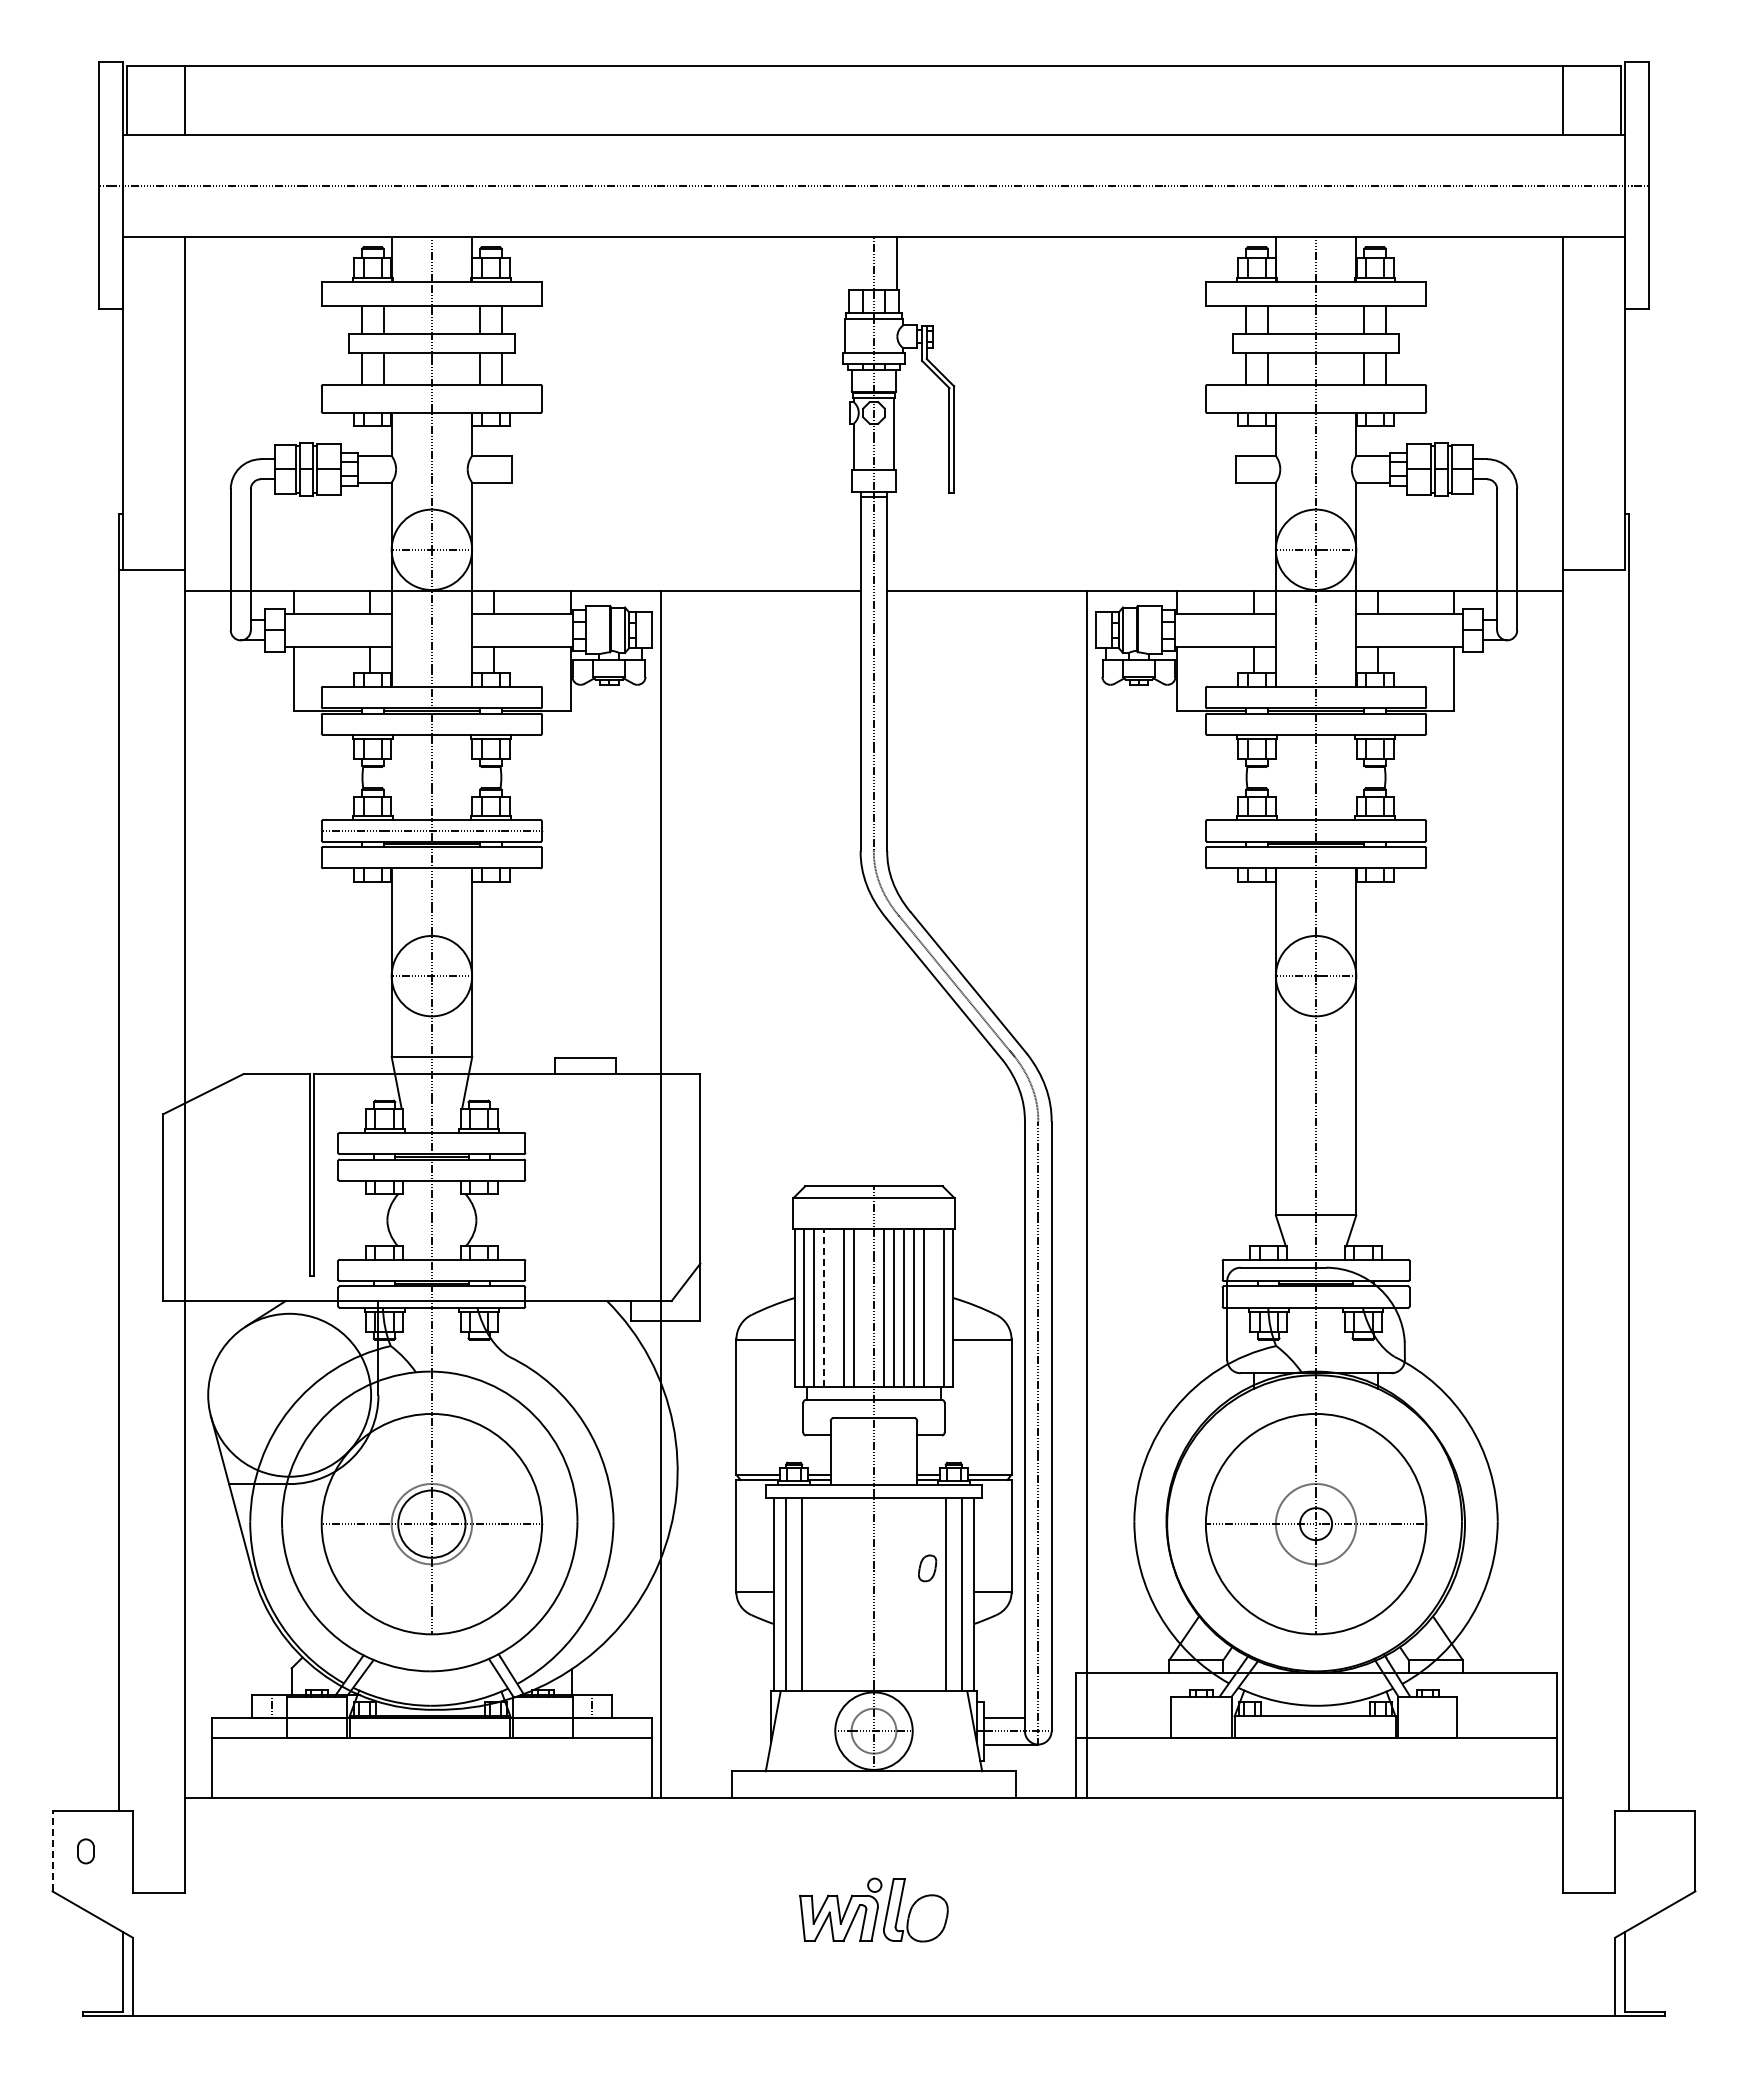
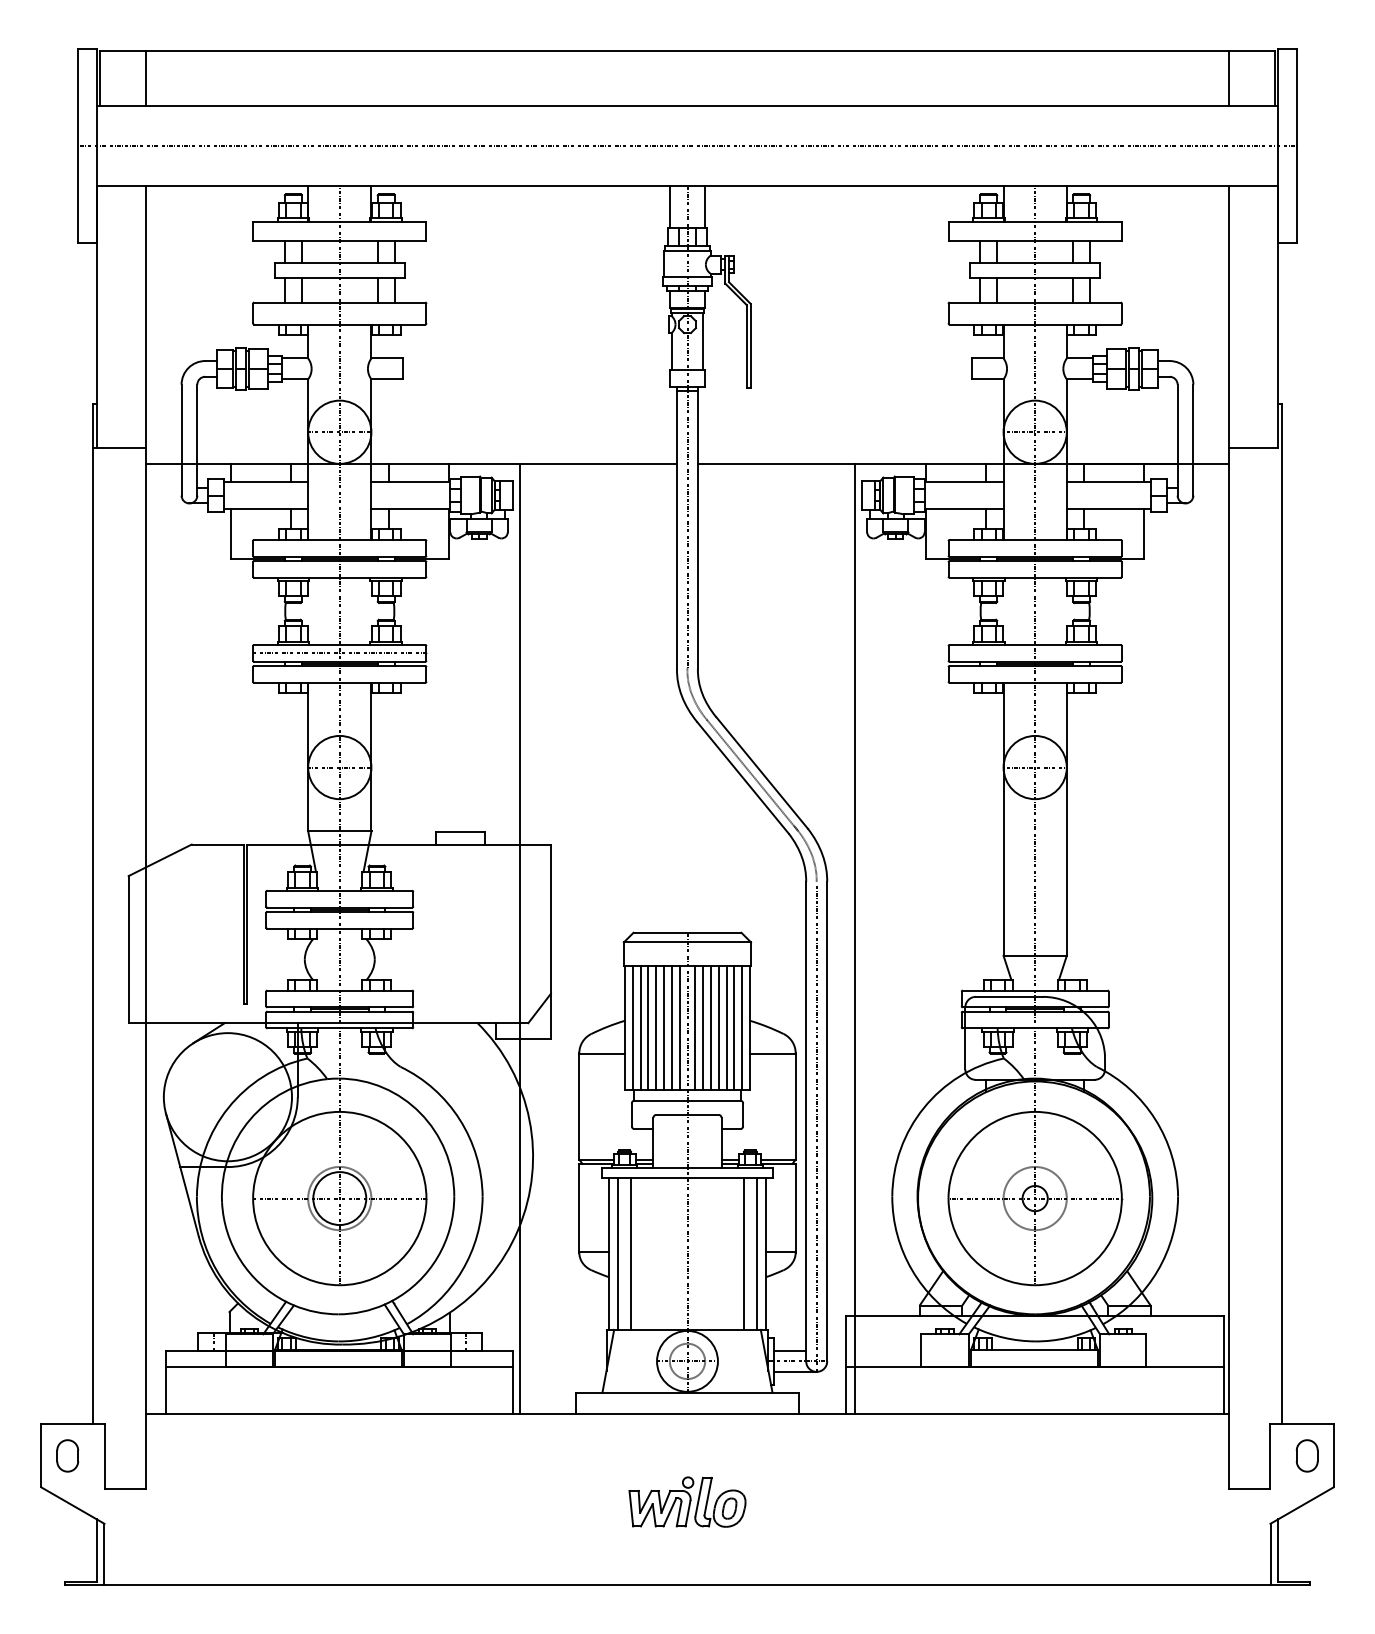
line: (851, 263) -> (669, 207), added
line: (824, 1307) -> (648, 1028), dashed -> solid
line: (834, 1307) -> (656, 1028), added
line: (864, 1307) -> (680, 1028), added
line: (933, 1307) -> (734, 1028), added
part: (927, 1568) -> (729, 1508), moved
line: (52, 1850) -> (41, 1455), dashed -> solid
part: (85, 1851) -> (67, 1456), size x1.67
part: (1661, 1851) -> (1306, 1456), added

